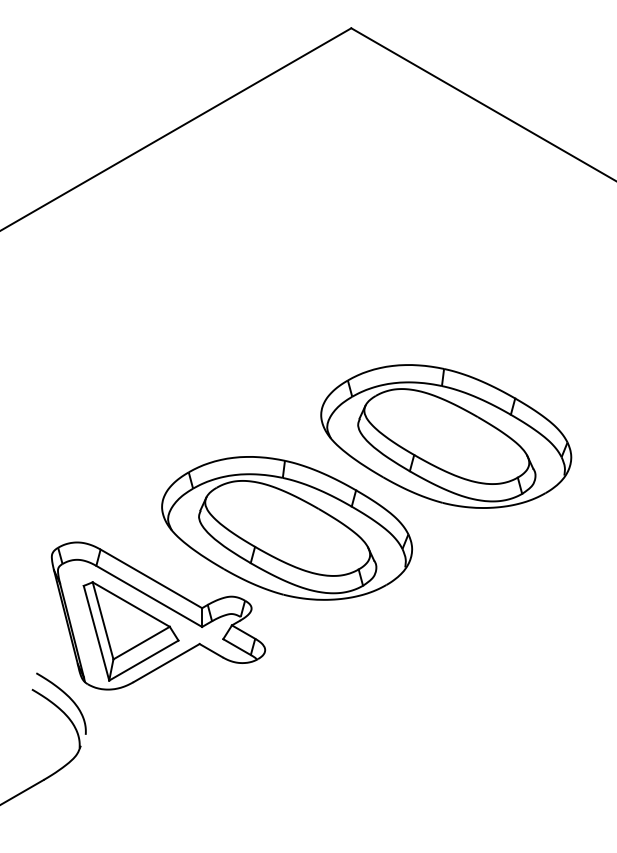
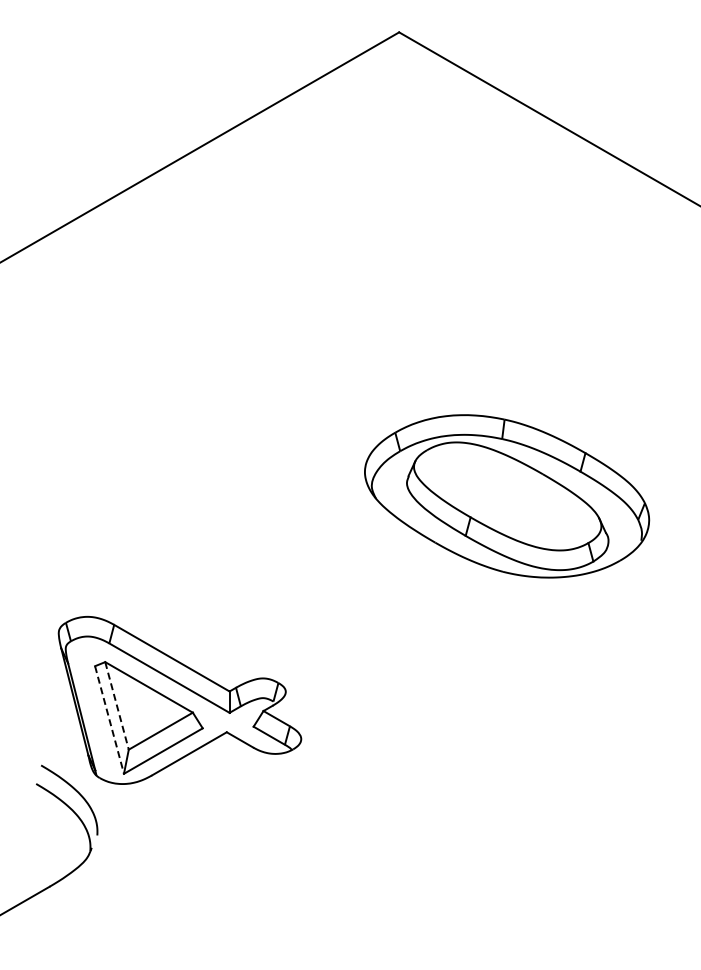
part: (287, 528) -> (326, 600), removed
line: (103, 621) -> (117, 706), solid -> dashed
line: (96, 633) -> (109, 720), solid -> dashed

